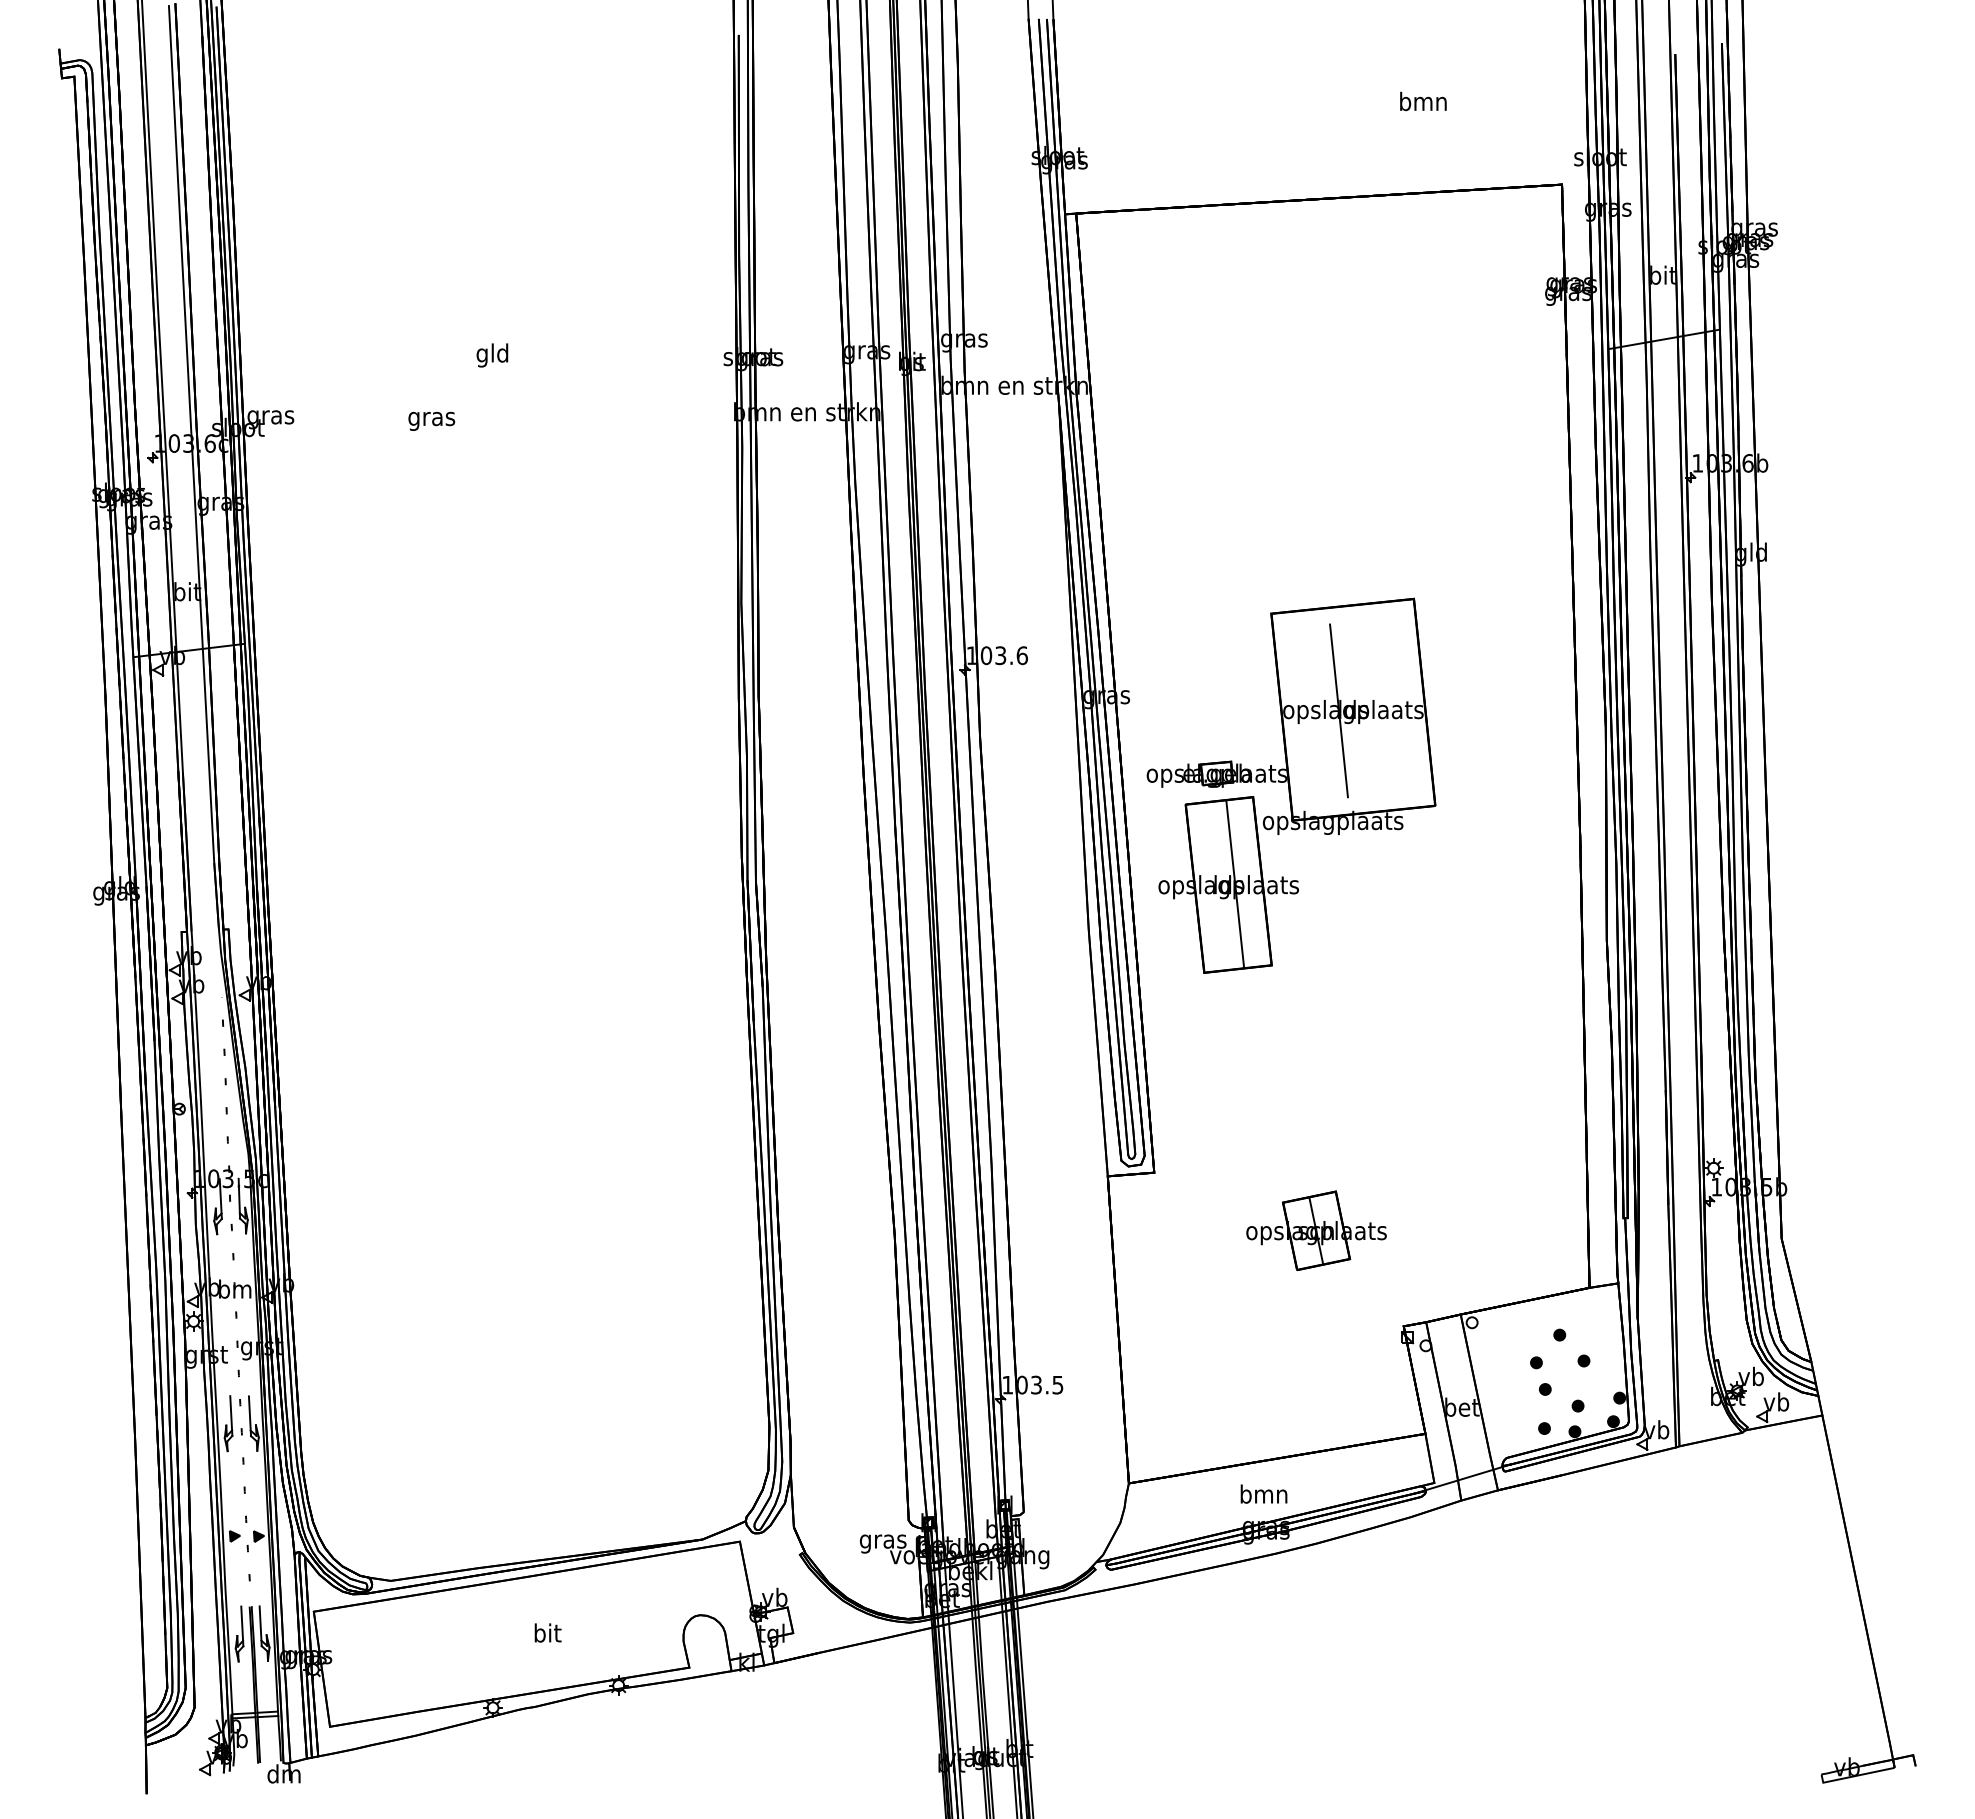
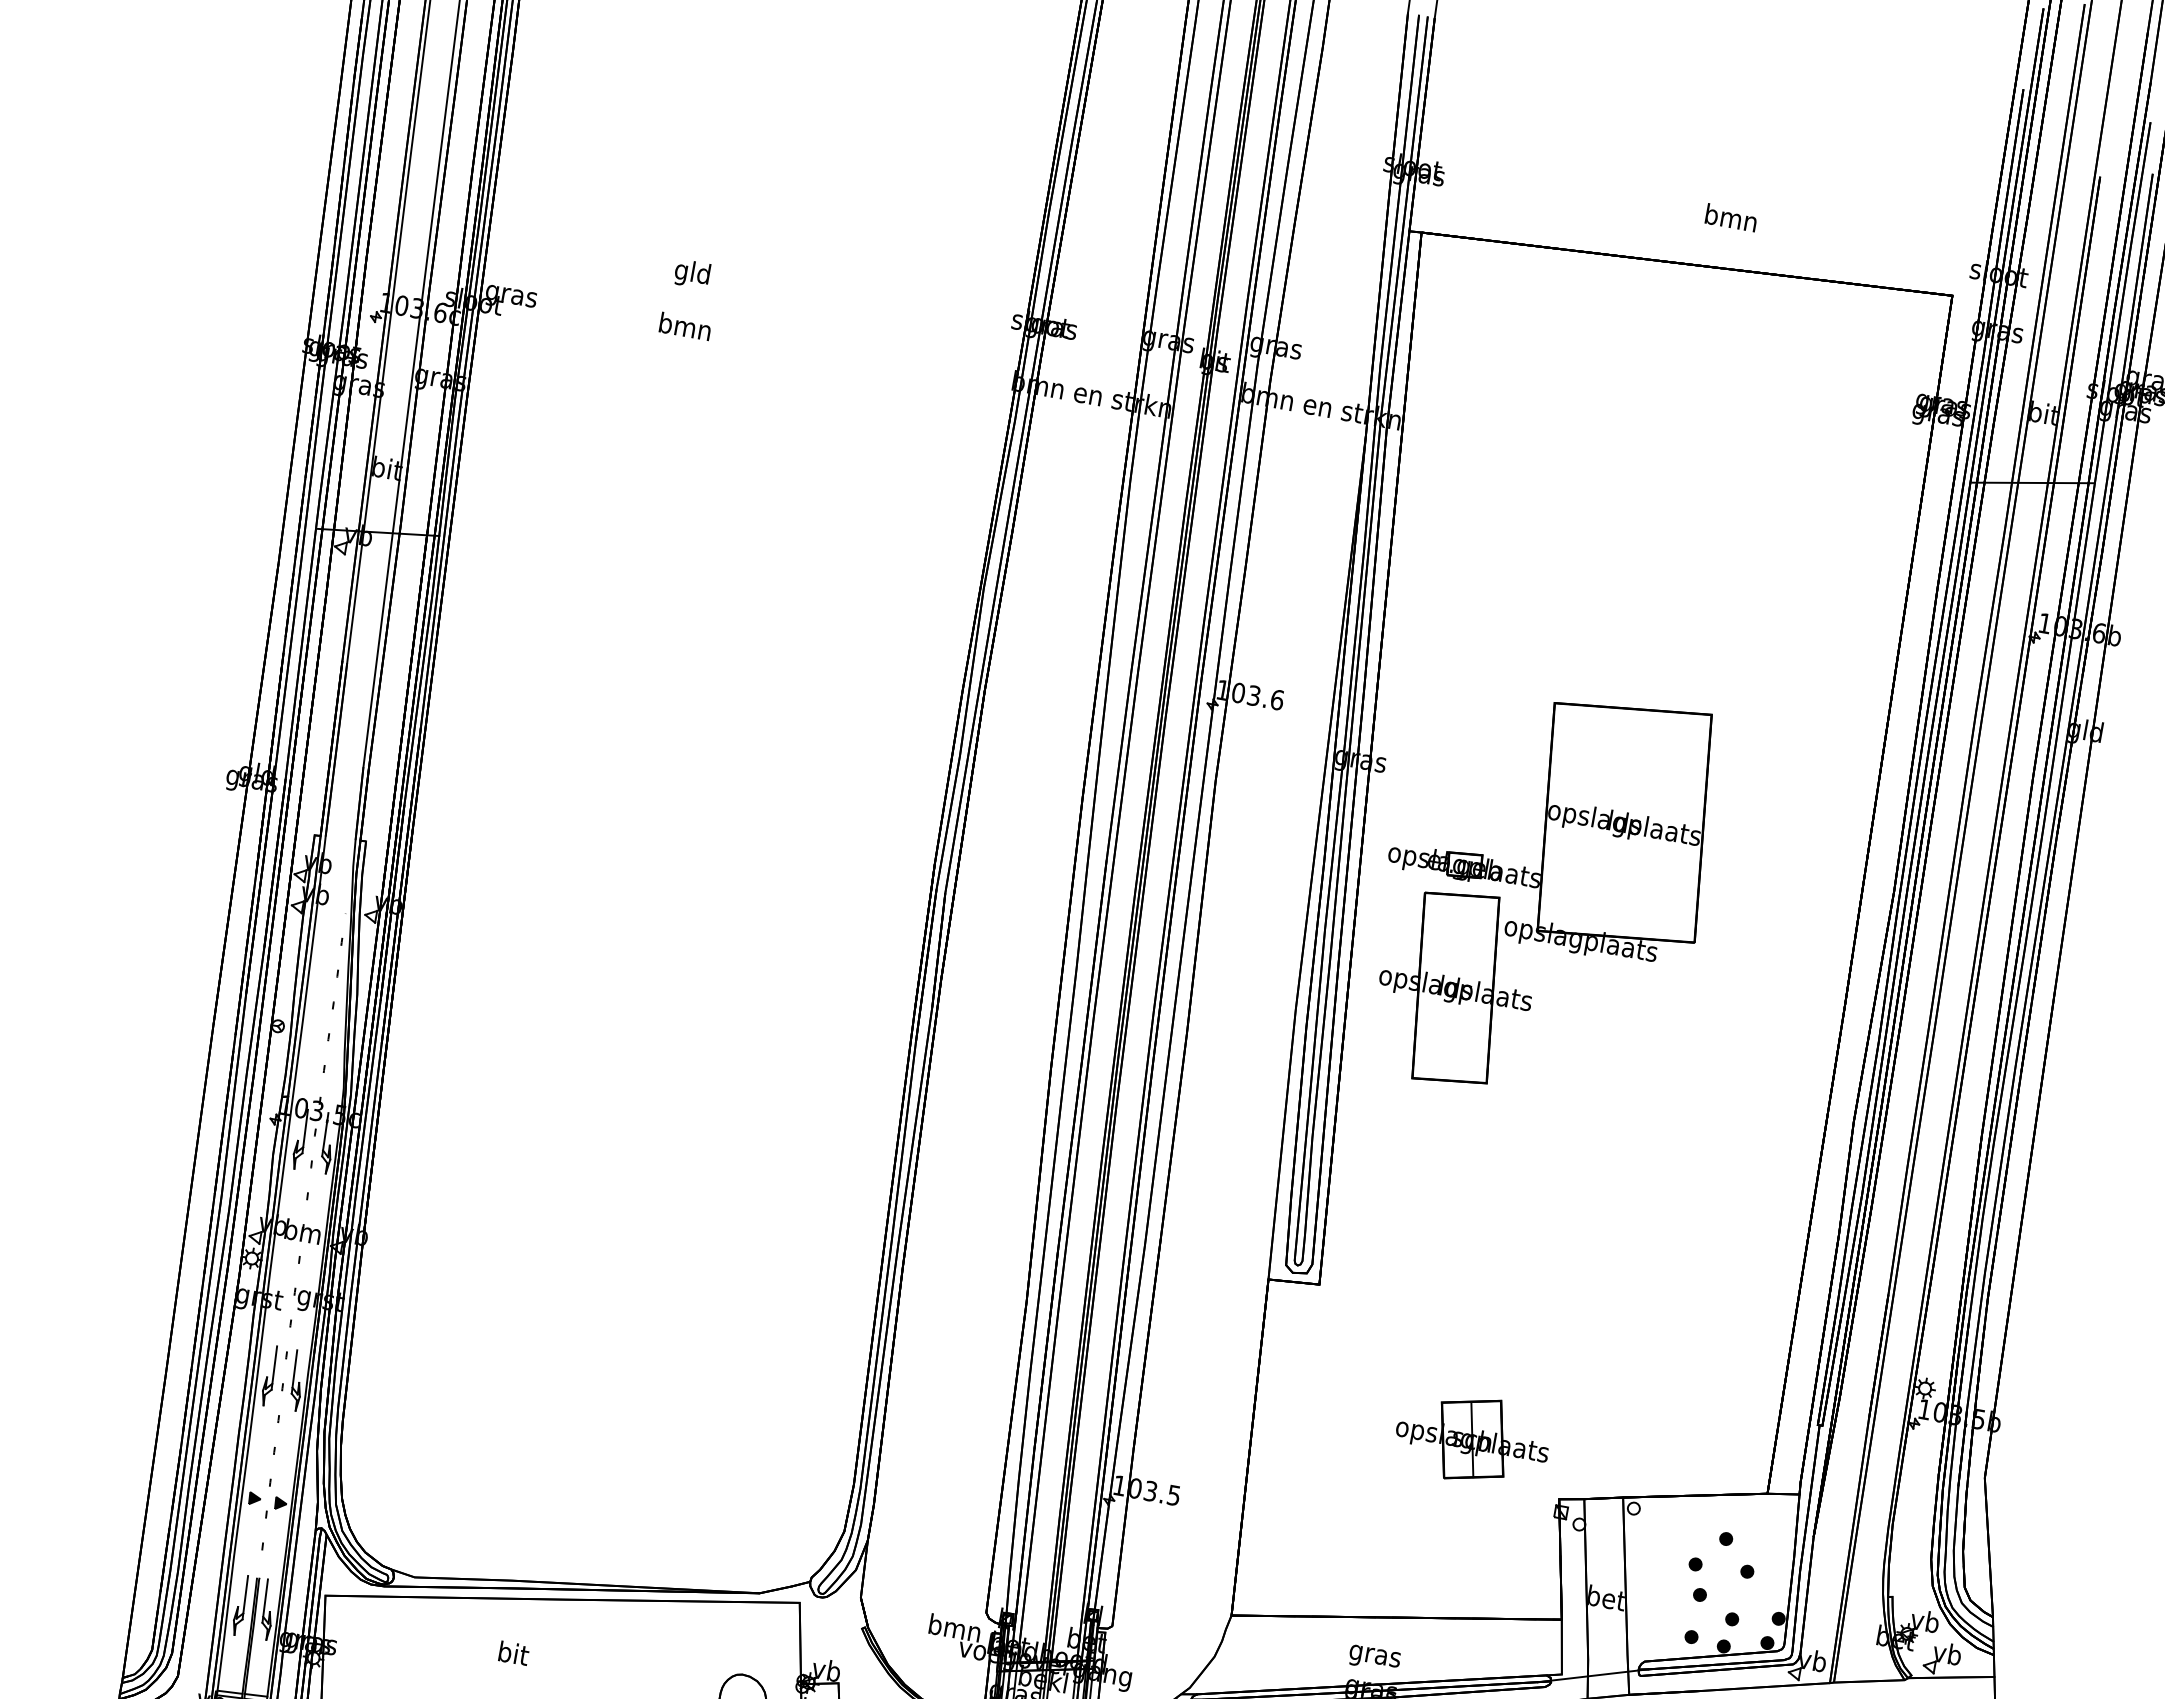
text: (1423, 101) -> (1731, 217), moved
text: (492, 355) -> (692, 274), moved
text: (431, 418) -> (684, 328), gras -> bmn
line: (1338, 710) -> (1608, 820), removed
line: (1235, 884) -> (1463, 988), removed
part: (1316, 1230) -> (1472, 1439), moved
text: (1263, 1496) -> (1374, 1655), bmn -> gras
text: (883, 1541) -> (954, 1630), gras -> bmn
text: (547, 1632) -> (513, 1652), moved

